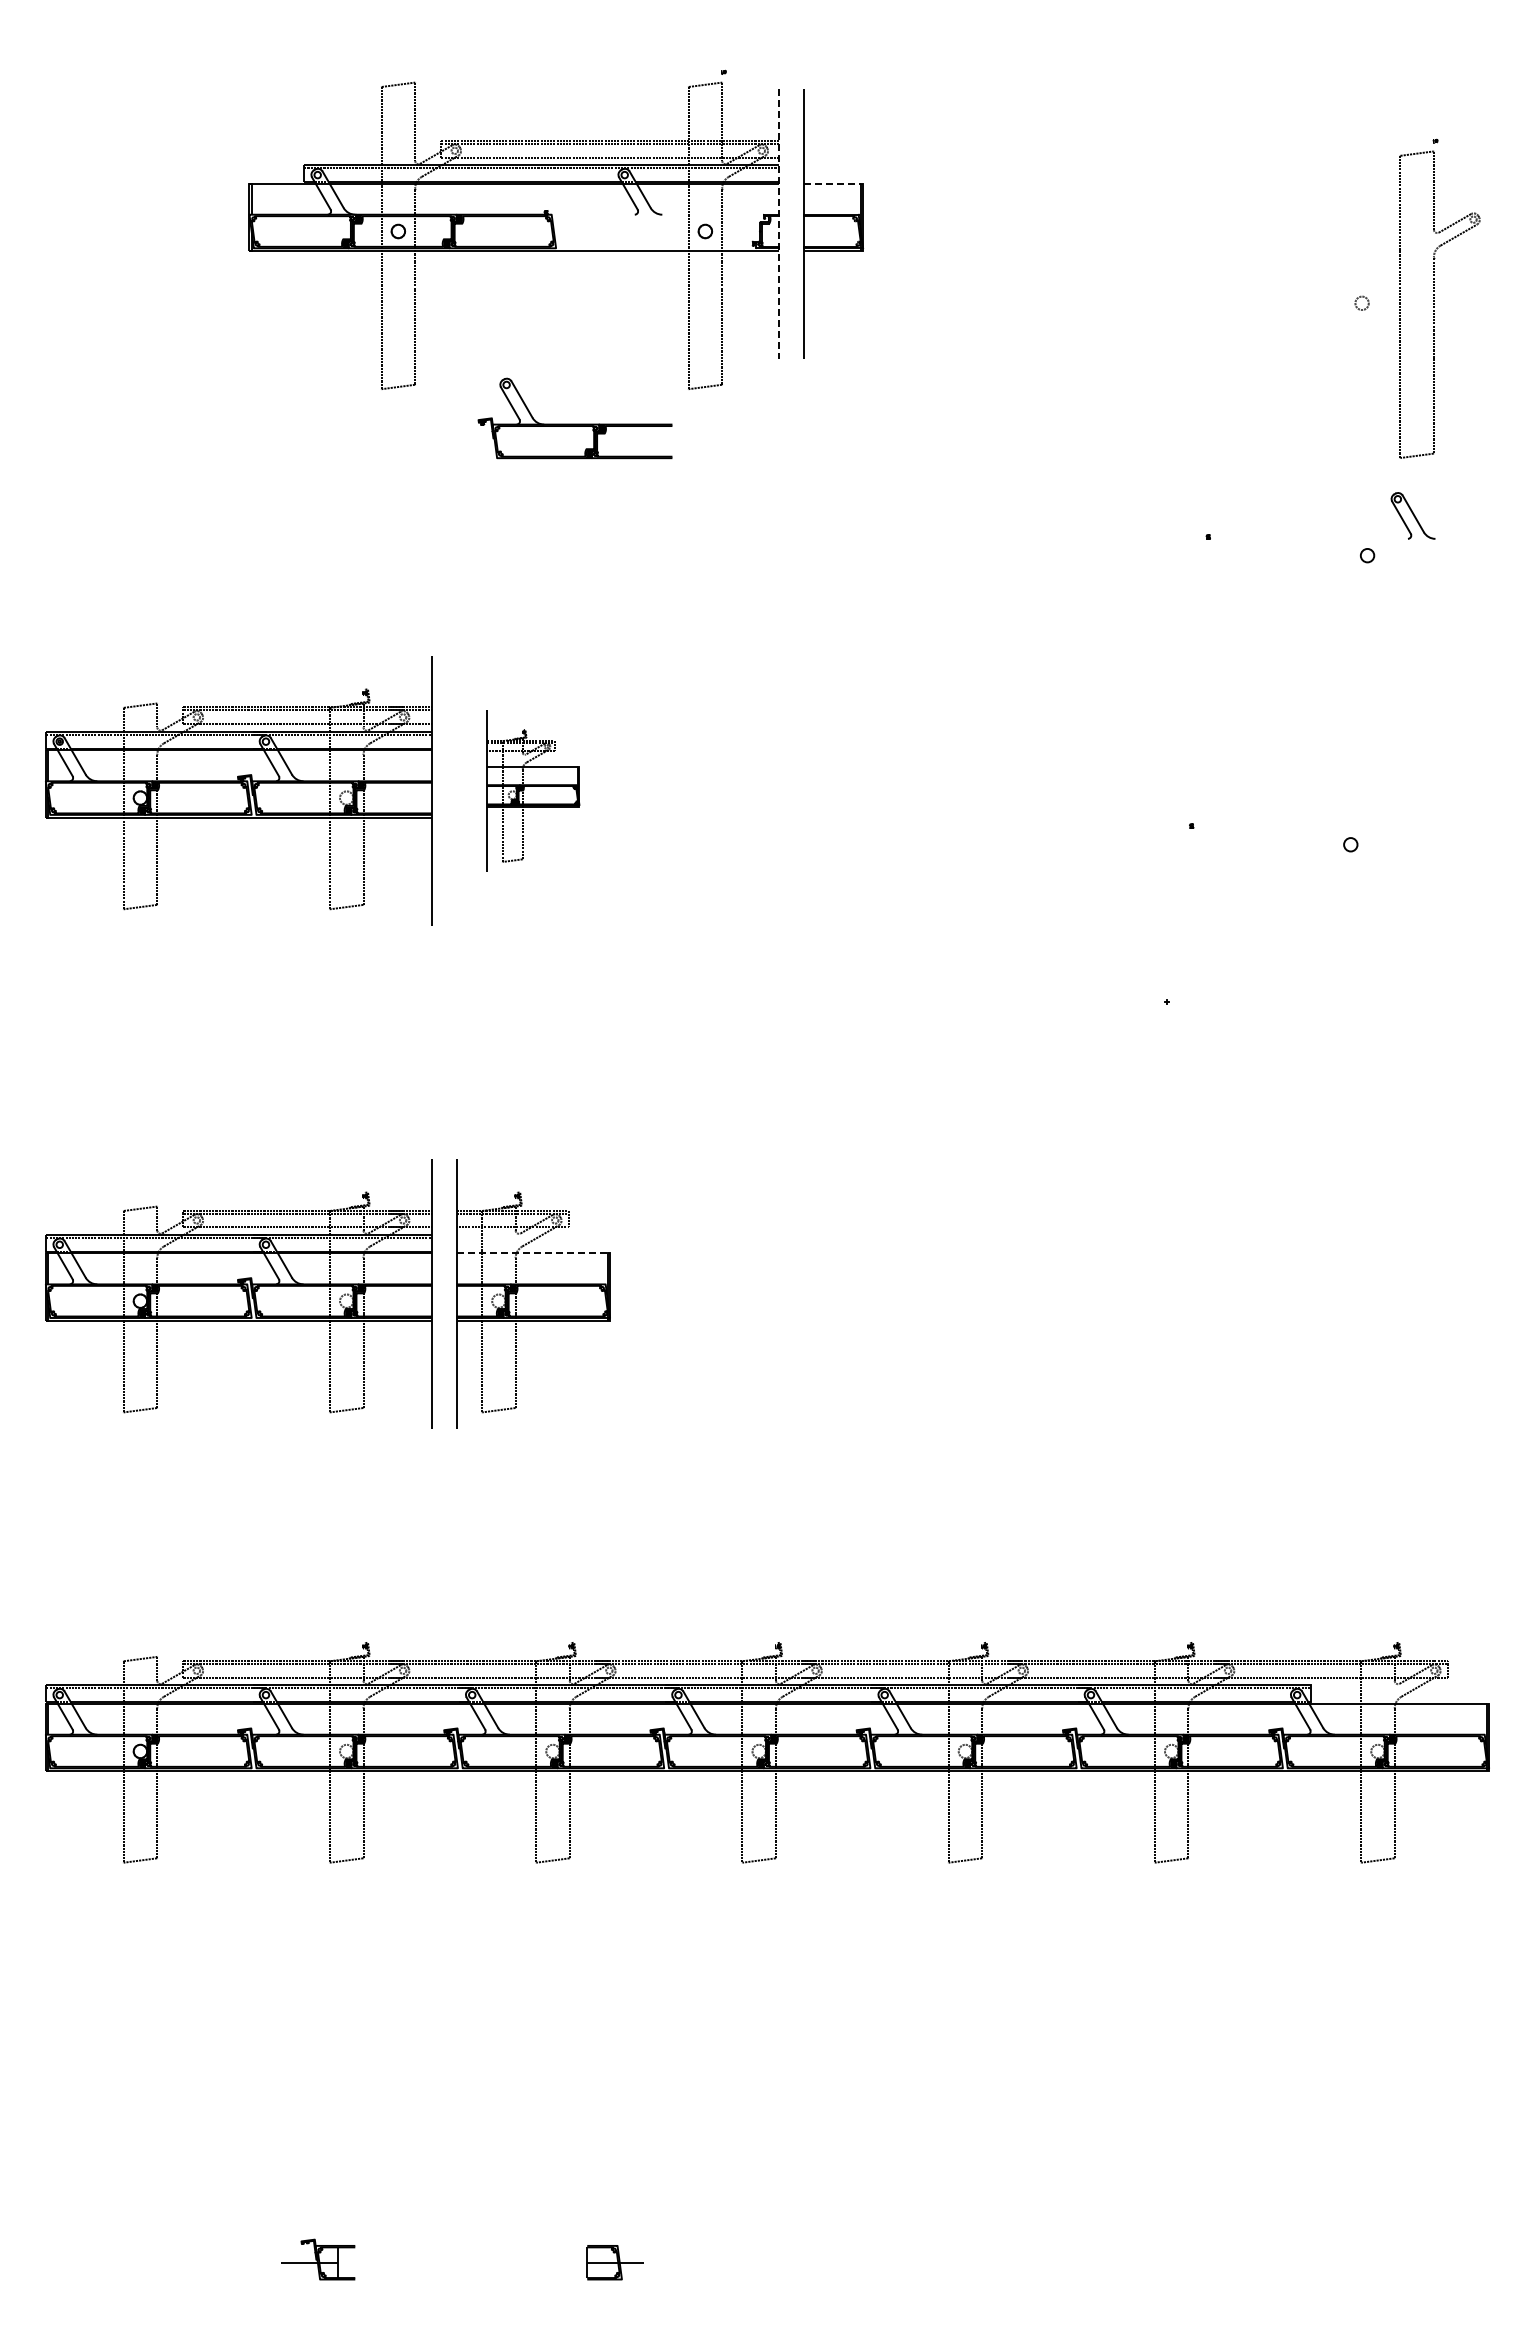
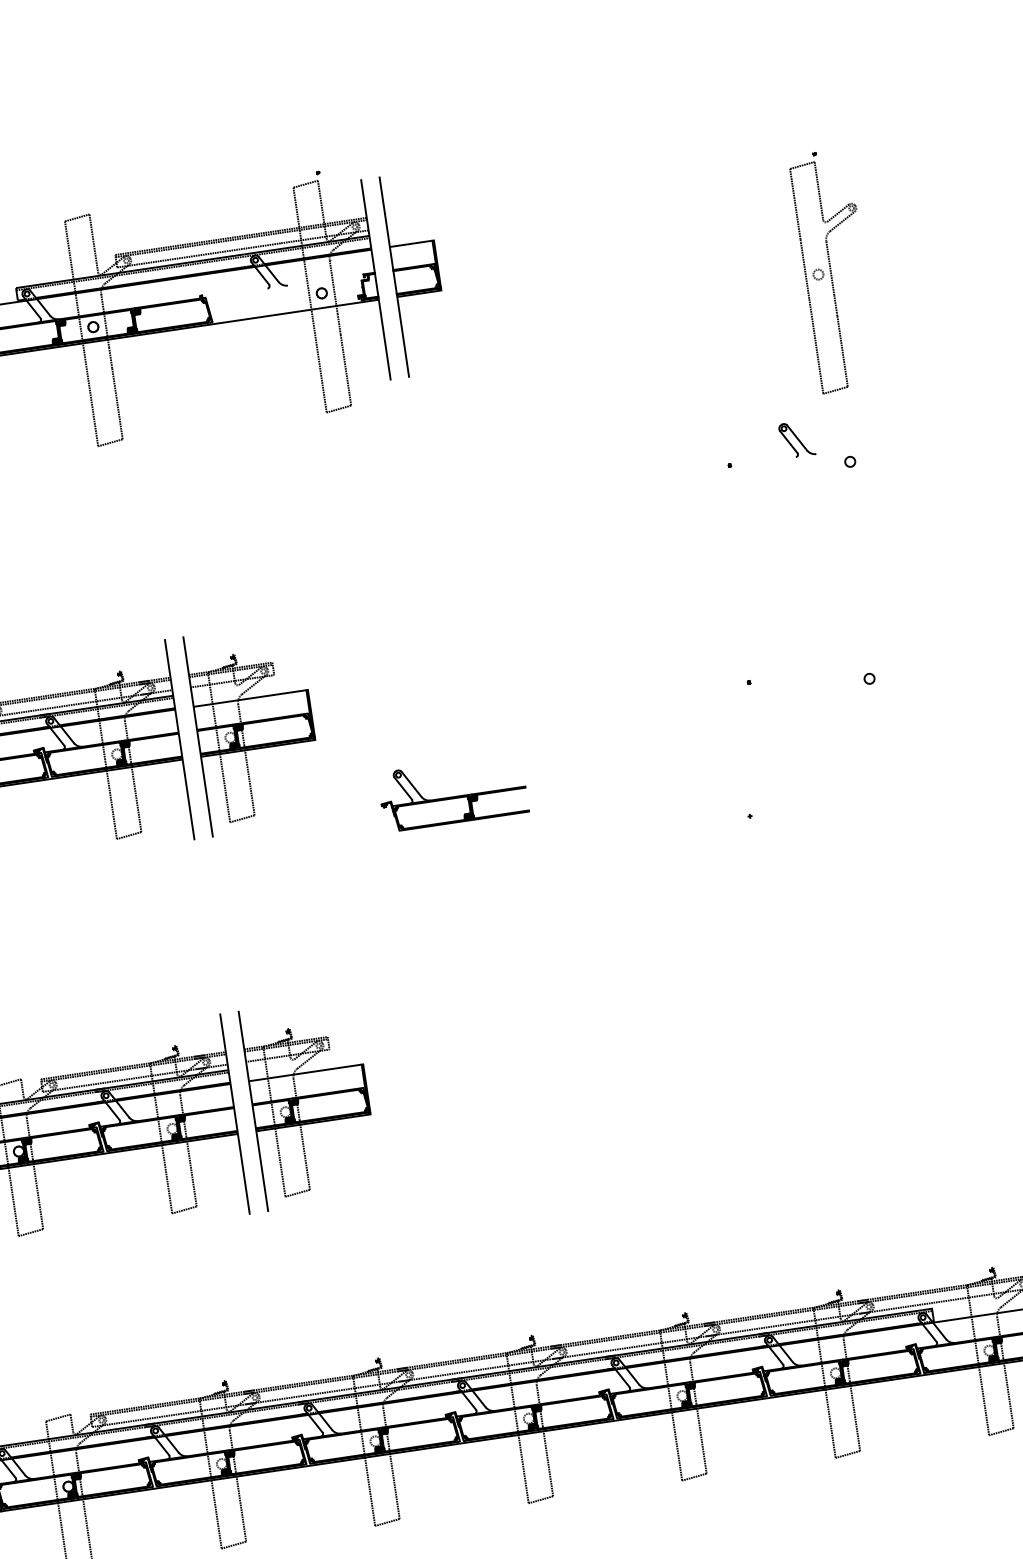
line: (832, 183) -> (411, 243), dashed -> solid
line: (779, 224) -> (376, 280), dashed -> solid
part: (1439, 298) -> (834, 270), moved
part: (574, 418) -> (452, 792), moved
part: (1412, 515) -> (796, 439), moved
part: (533, 790) -> (255, 728), size x1.67
line: (532, 1253) -> (305, 1072), dashed -> solid

